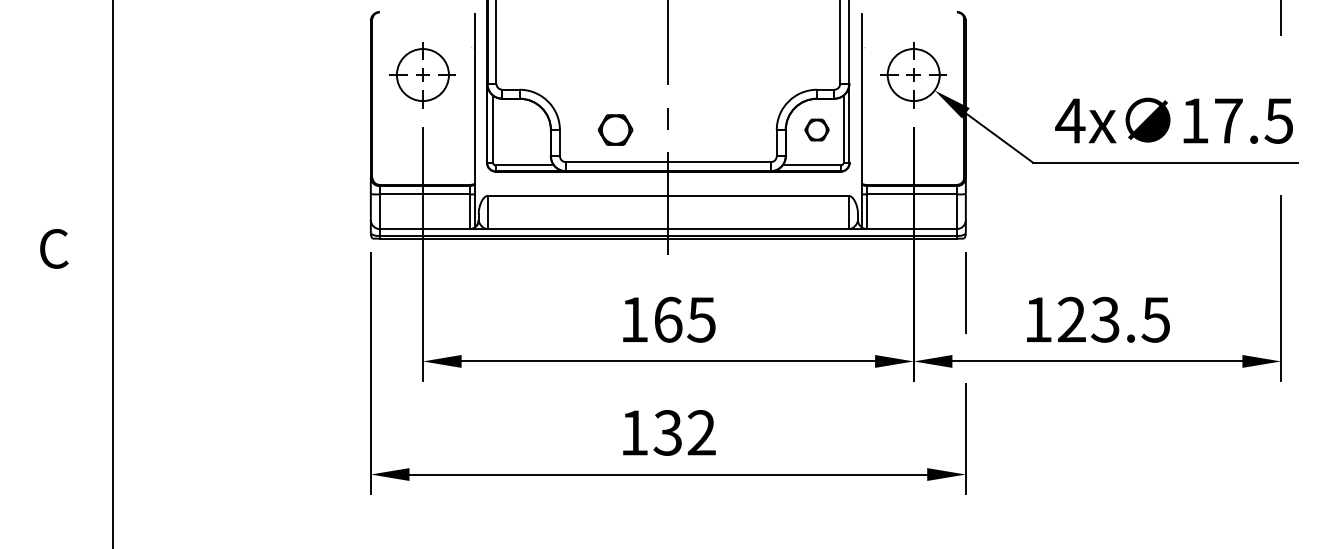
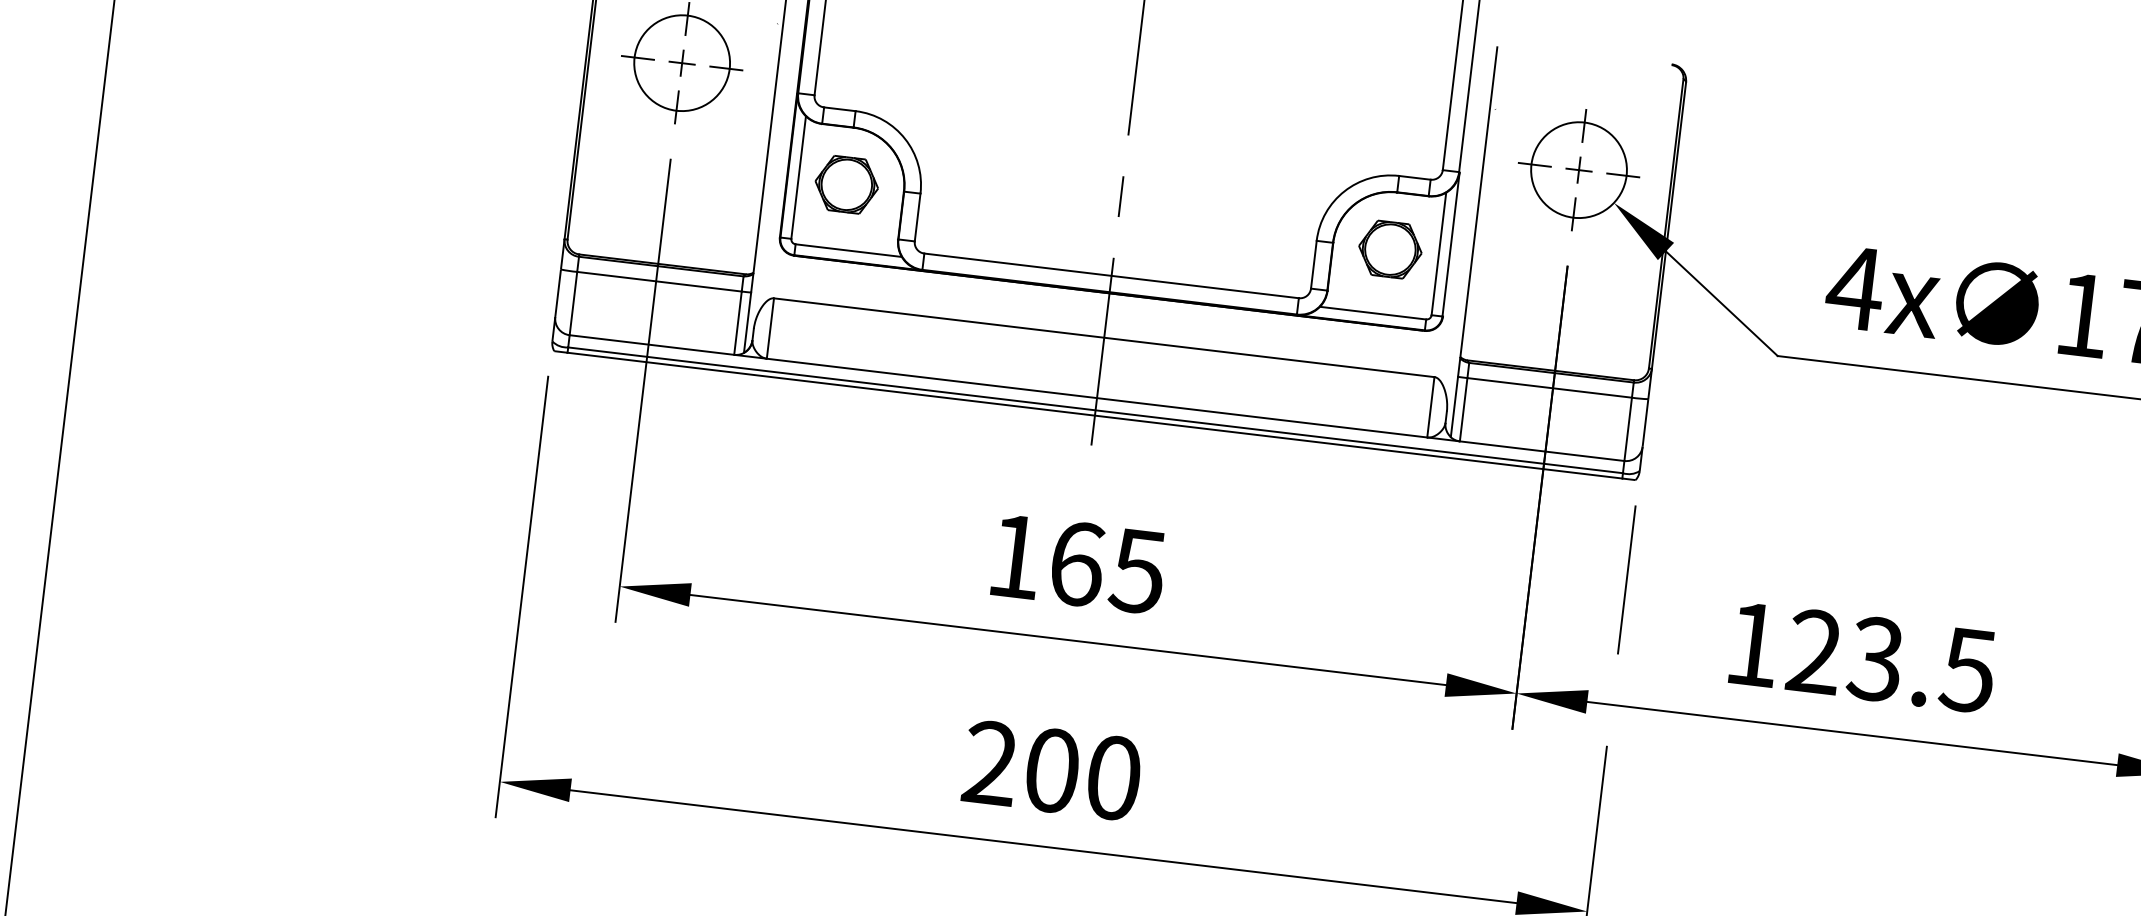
part: (615, 129) -> (846, 183), moved
part: (816, 129) -> (1389, 248), size x1.43
text: (667, 432) -> (1051, 769), 132 -> 200

